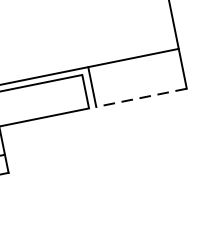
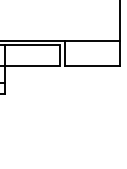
line: (141, 97) -> (92, 65), dashed -> solid

